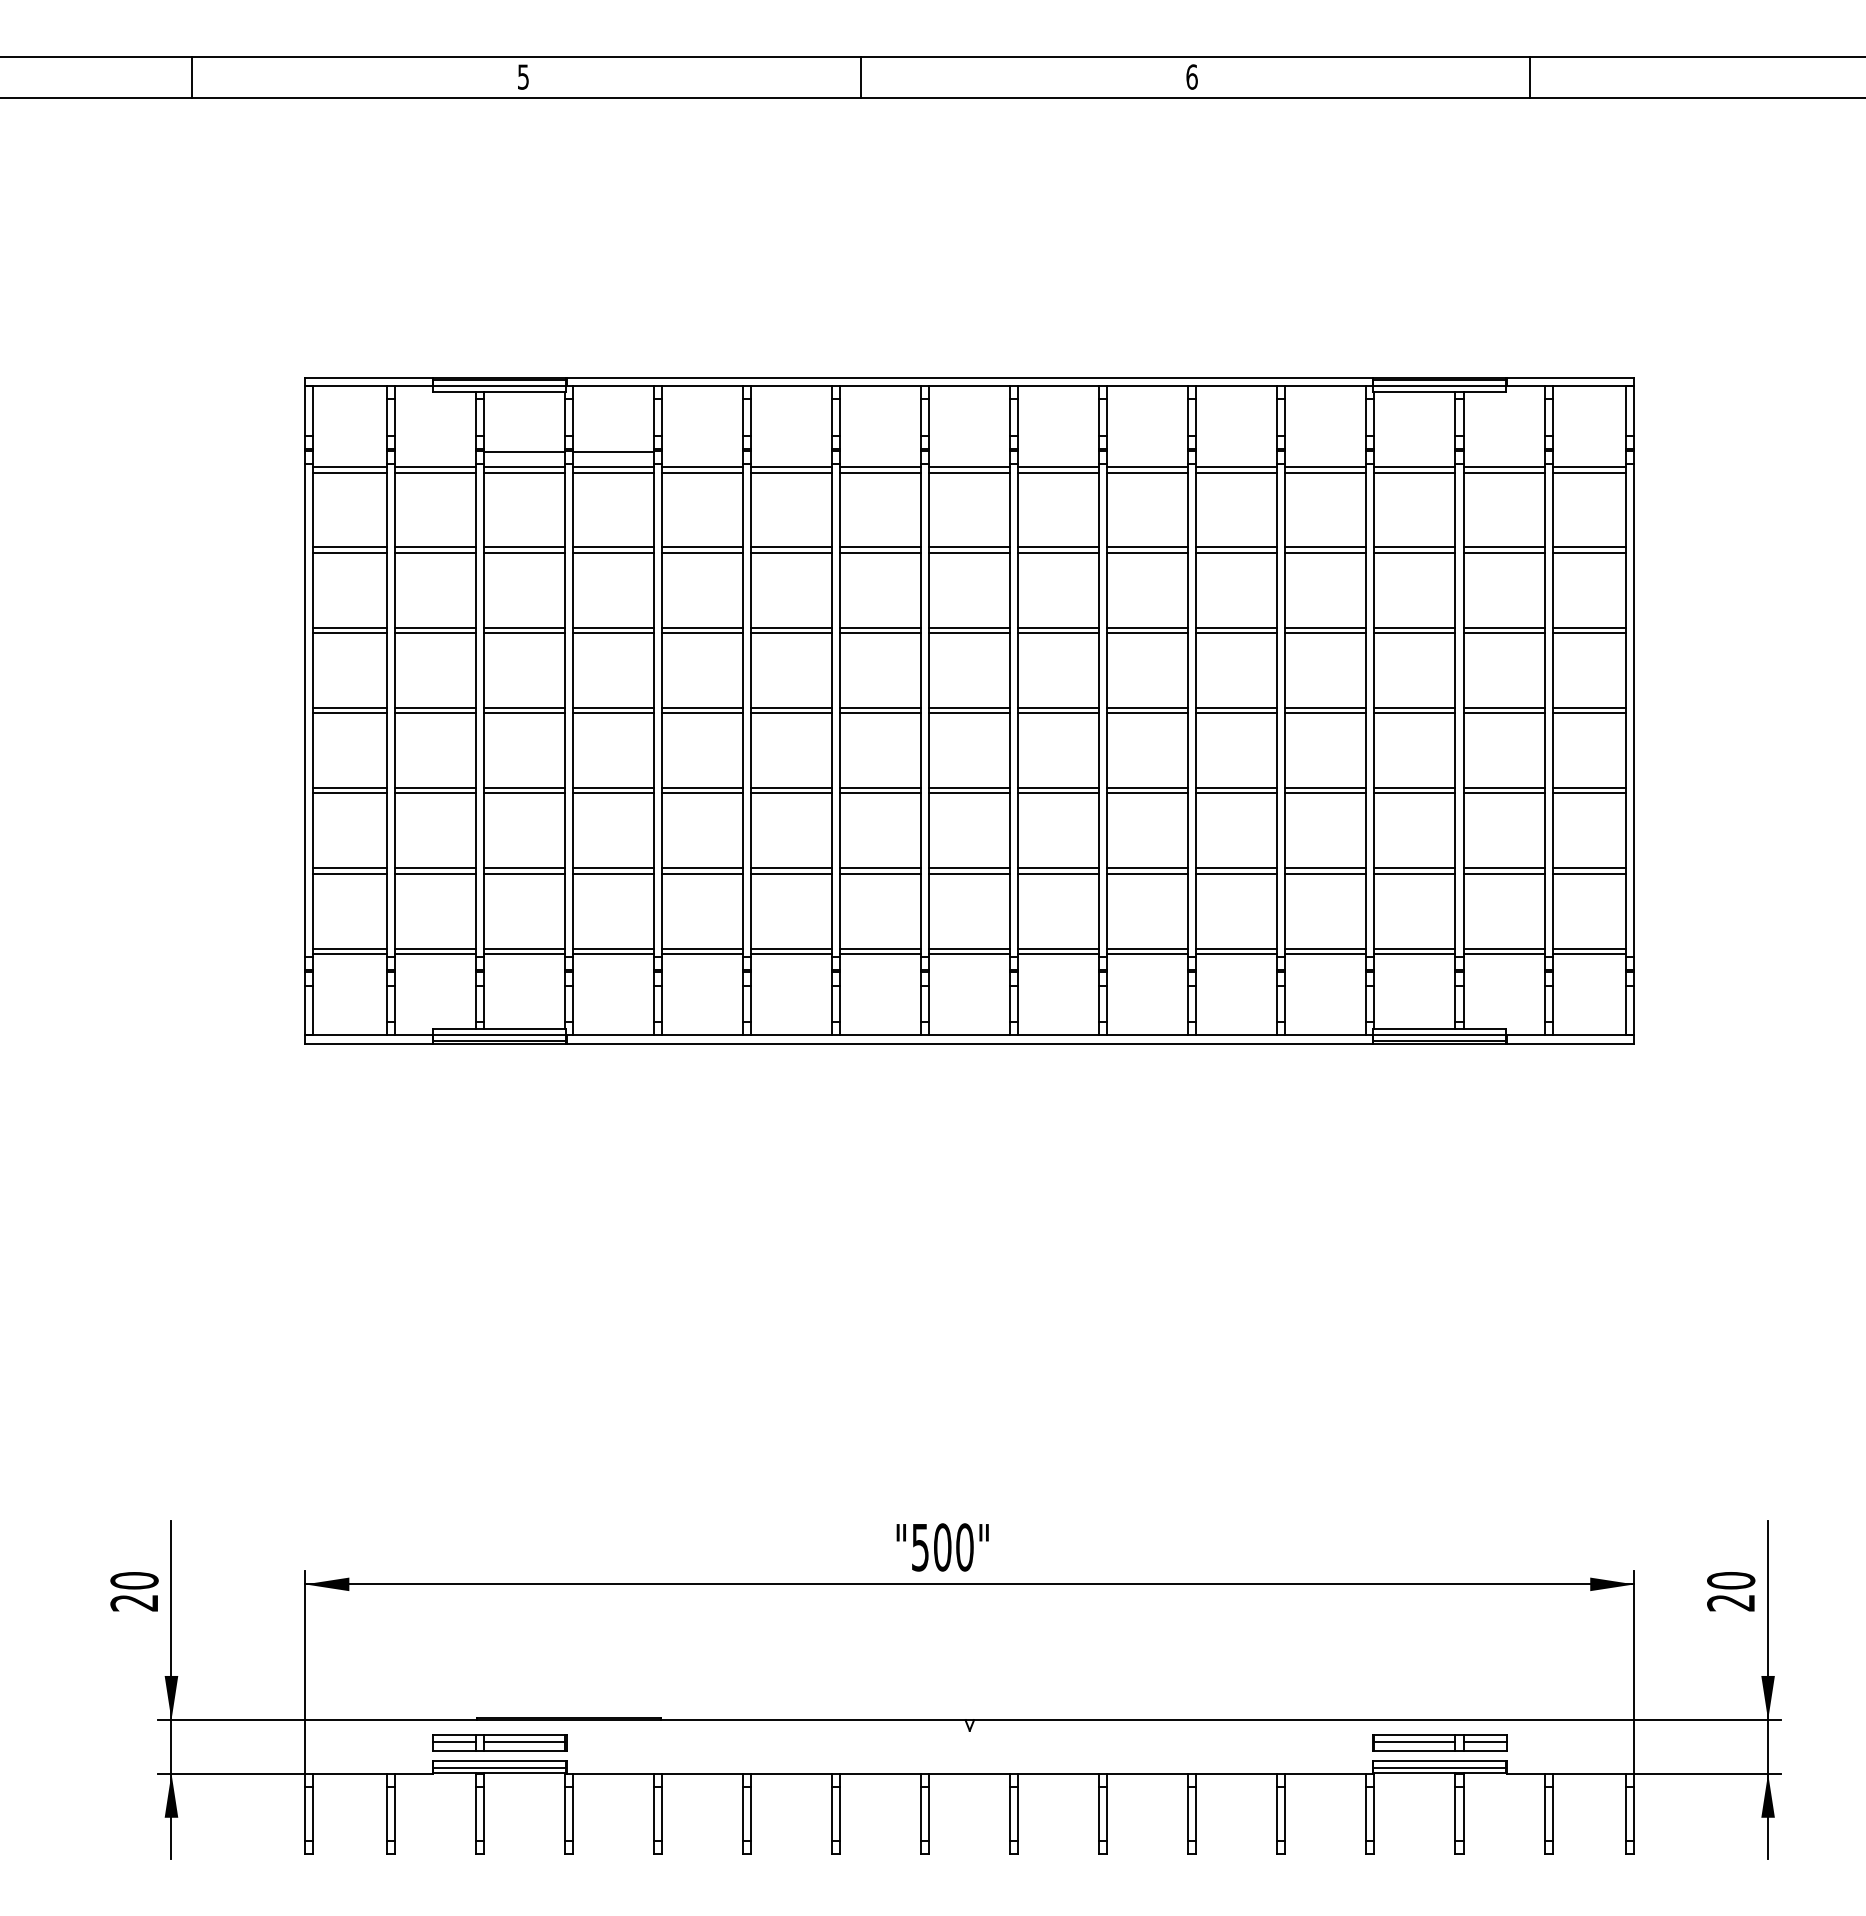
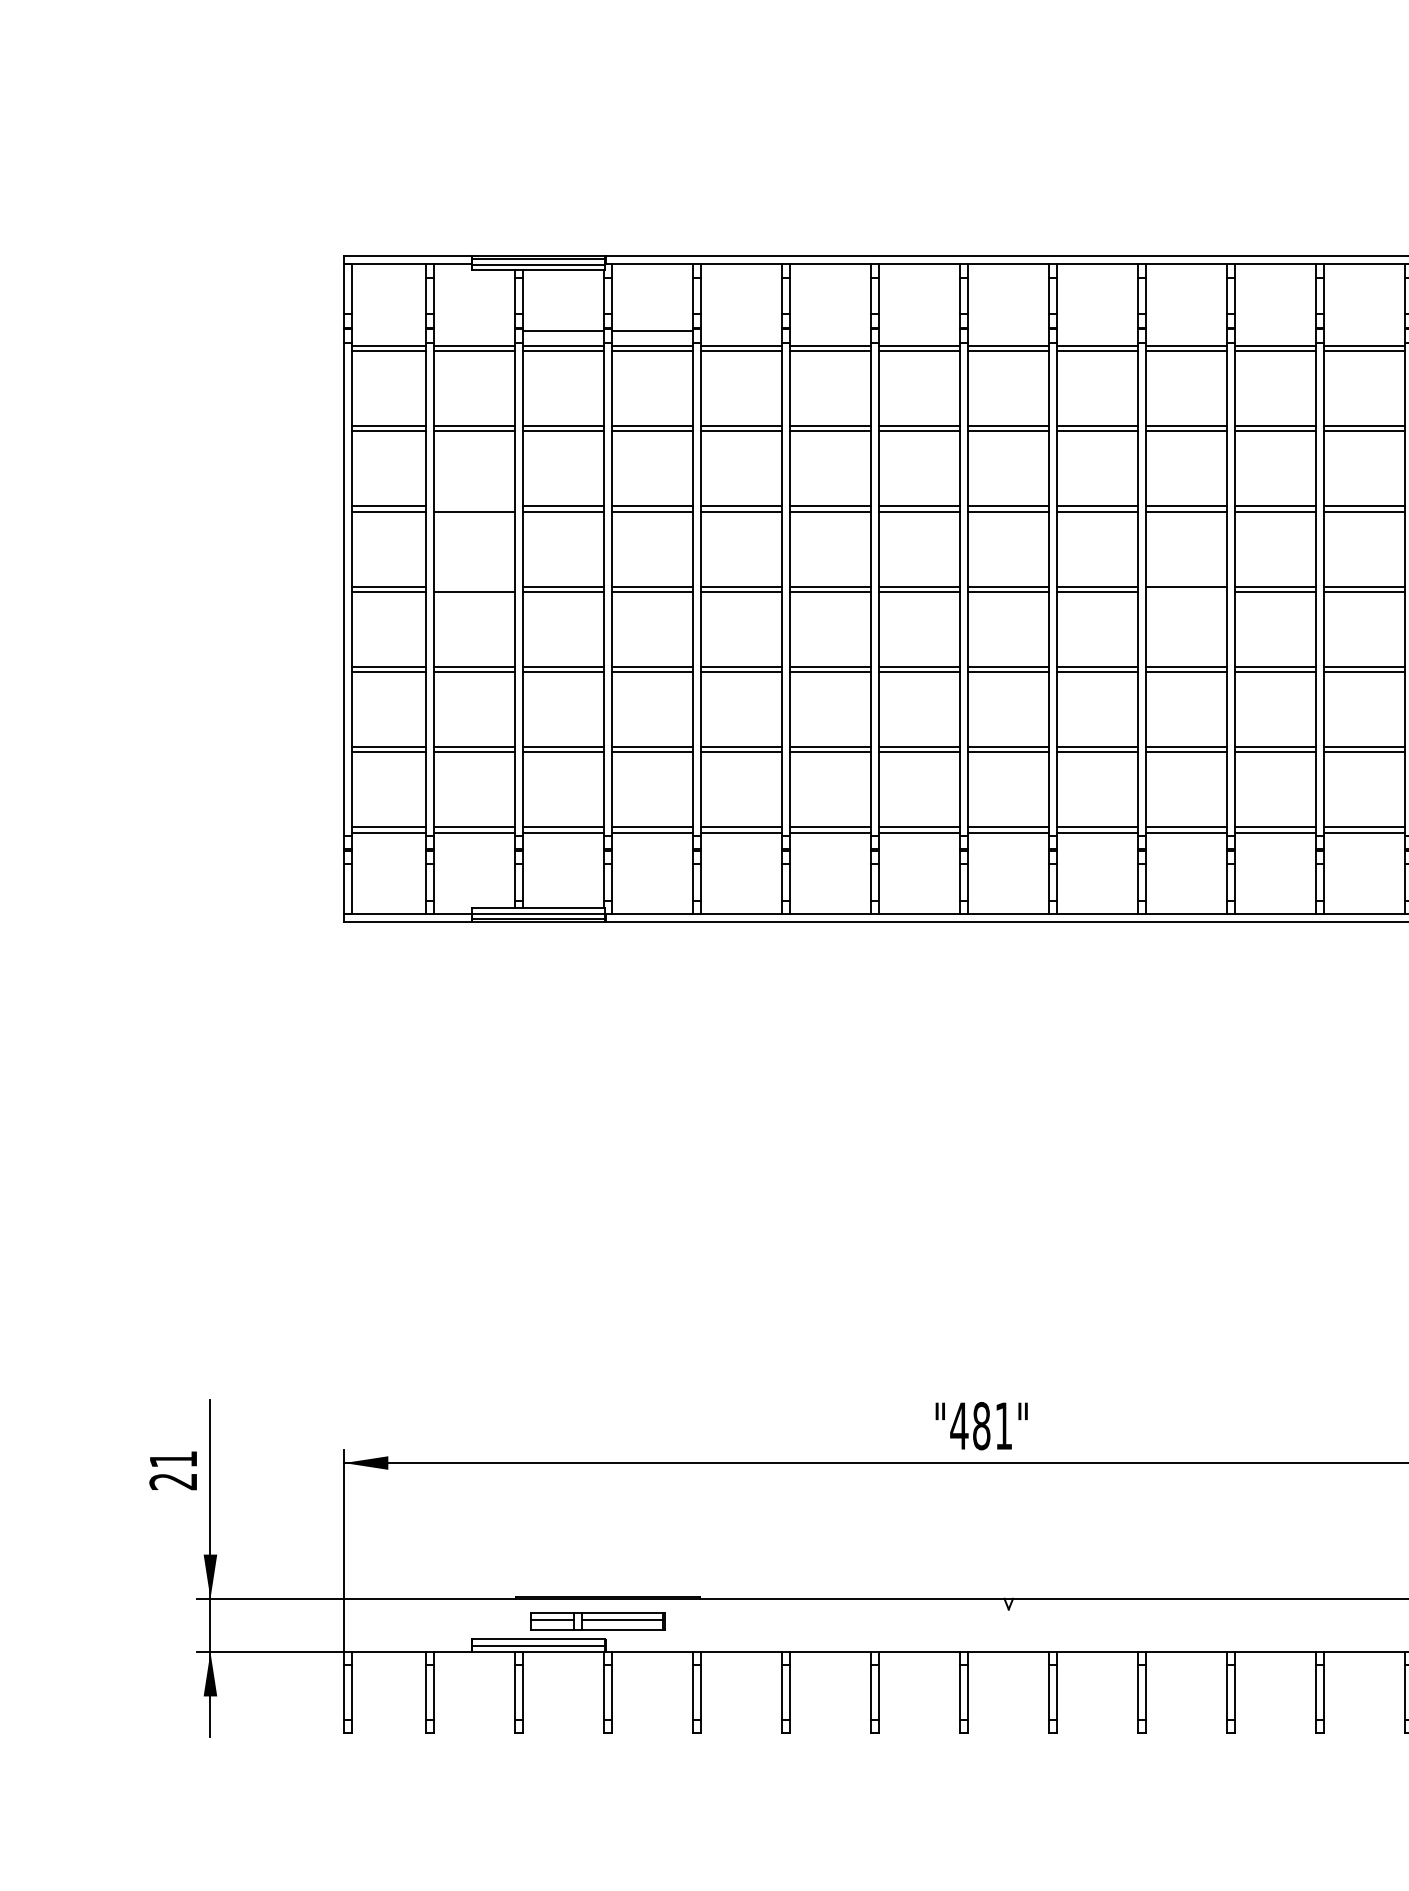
line: (435, 627) -> (474, 506), removed
line: (435, 707) -> (474, 586), removed
line: (1147, 713) -> (1186, 592), removed
text: (942, 1547) -> (981, 1426), "500" -> "481"
text: (134, 1580) -> (173, 1459), 20 -> 21
part: (499, 1742) -> (597, 1621), moved

